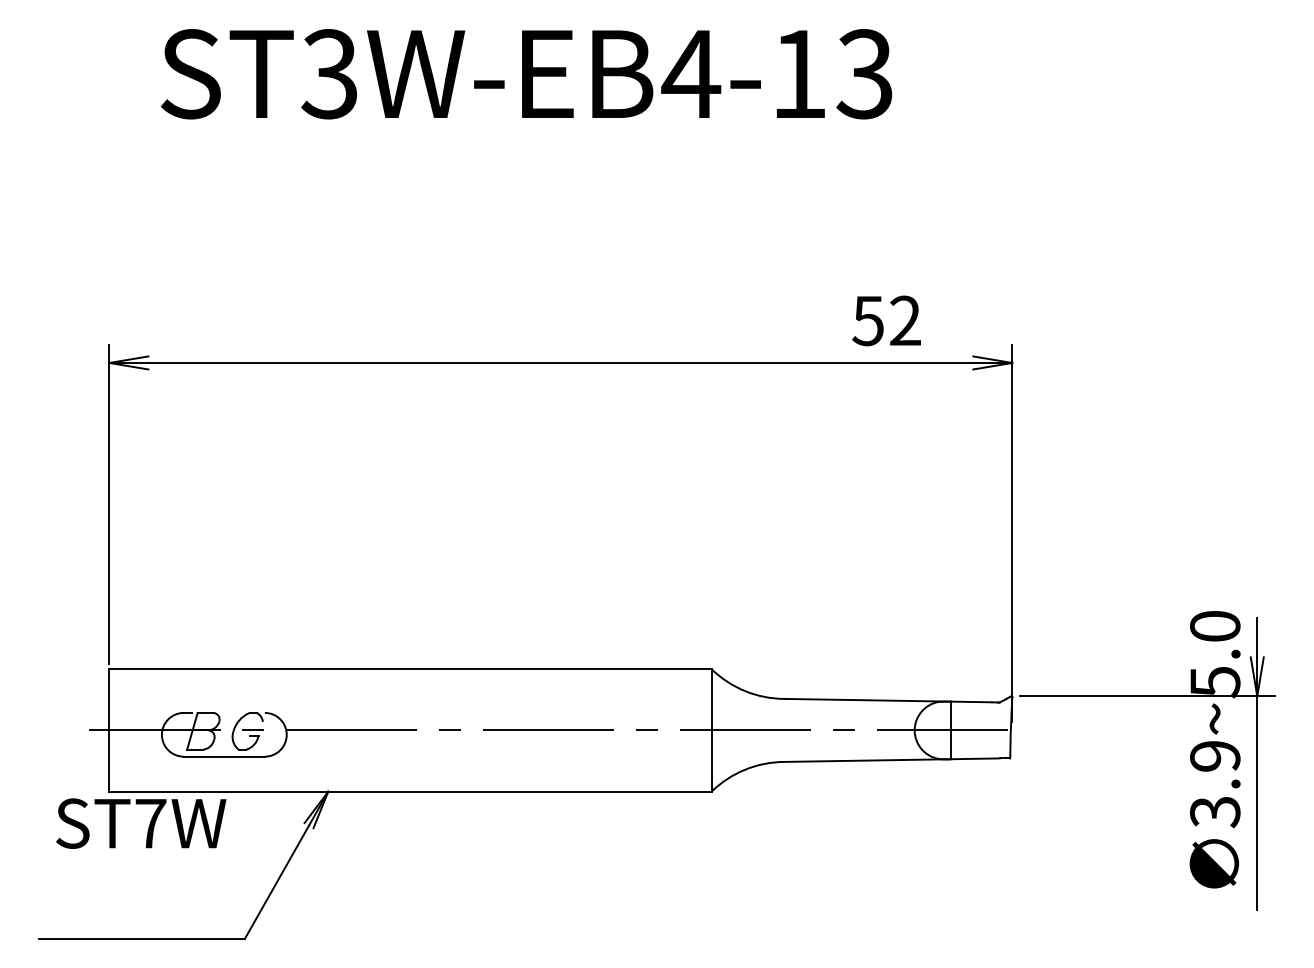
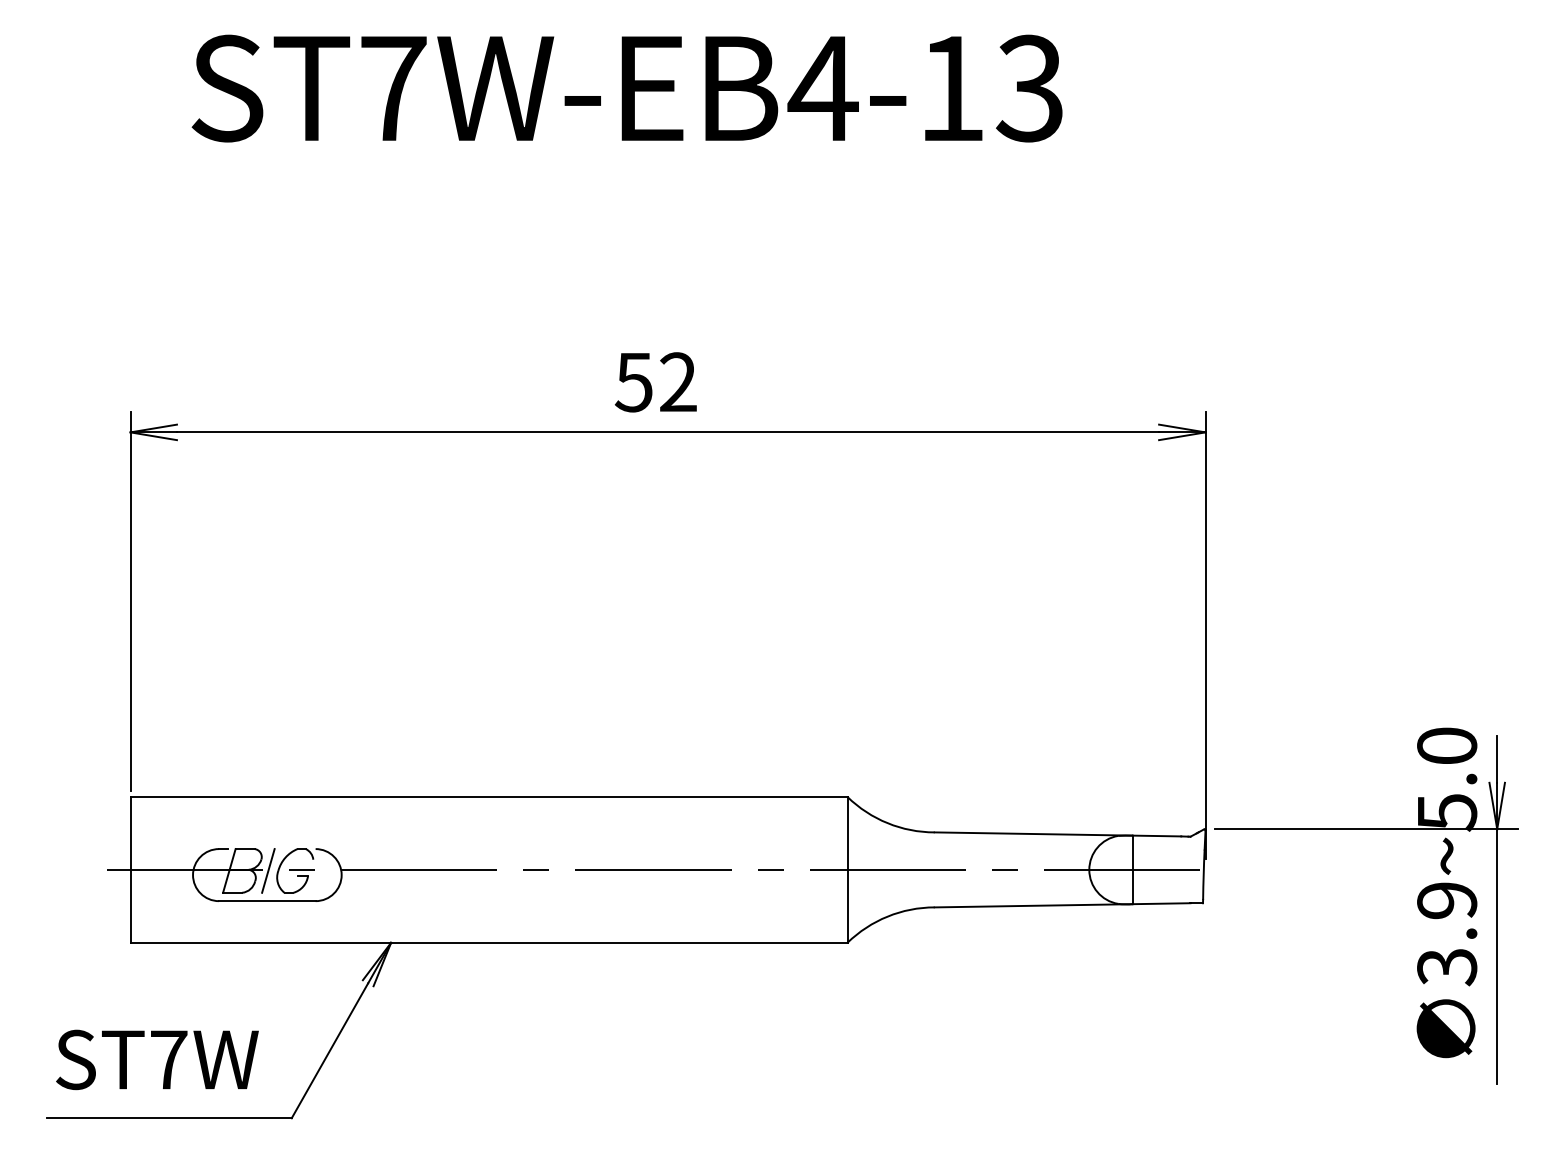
text: (329, 74) -> (392, 88), ST3W-EB4-13 -> ST7W-EB4-13
text: (886, 321) -> (655, 382), moved
line: (225, 730) -> (268, 870), added
text: (141, 823) -> (157, 1059), moved

